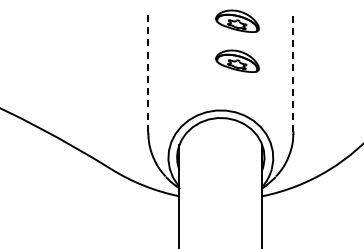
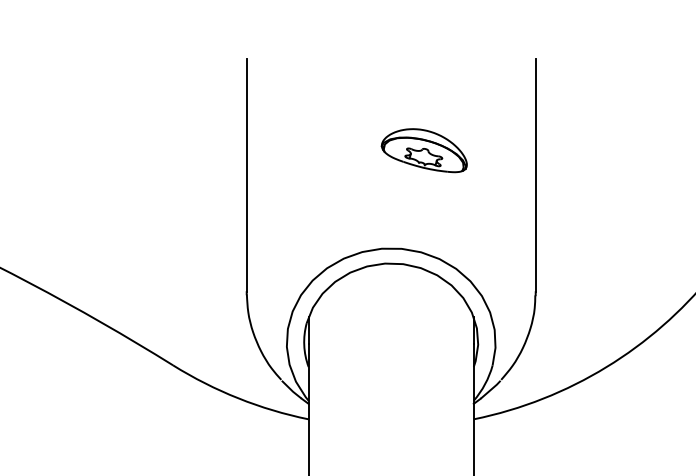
part: (237, 20) -> (424, 69), removed
line: (148, 73) -> (247, 174), dashed -> solid
line: (293, 73) -> (535, 174), dashed -> solid

